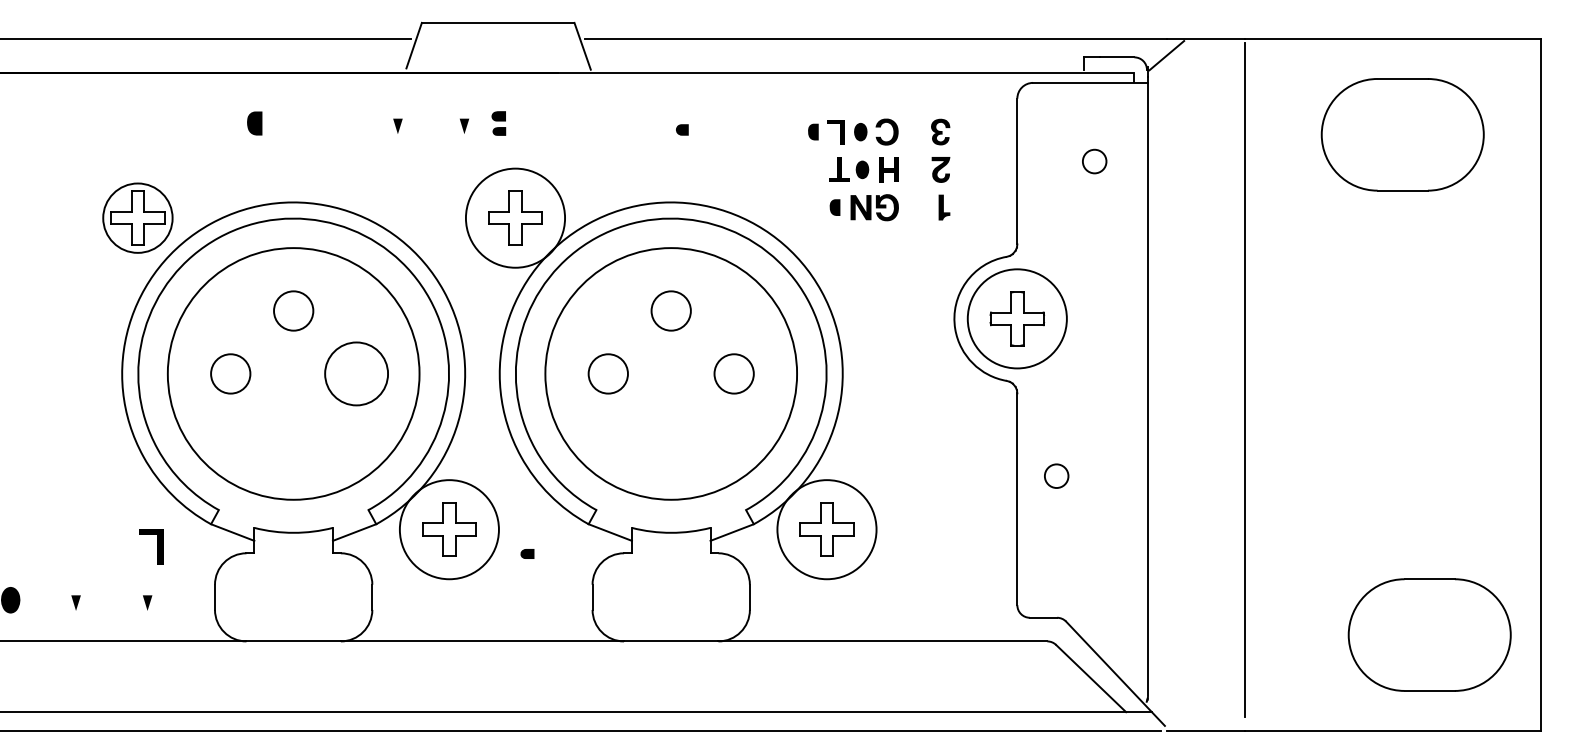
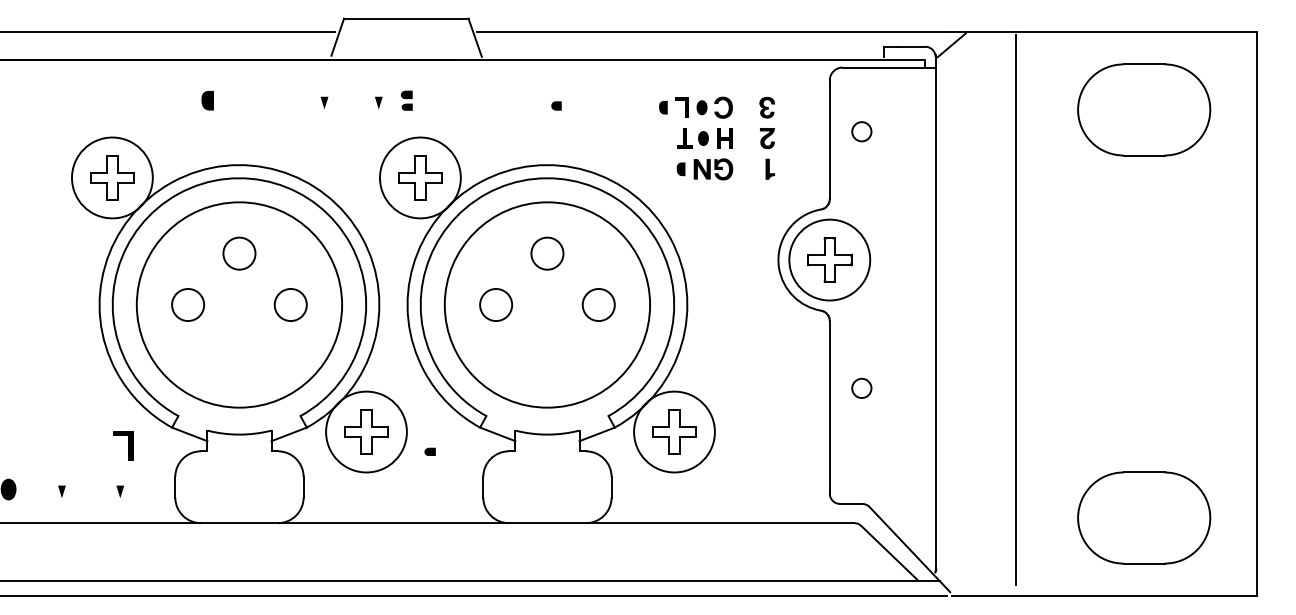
circle: (1094, 161) -> (861, 131), moved
circle: (136, 217) -> (111, 177), size x1.43
circle: (356, 373) -> (290, 304), size x0.62
part: (1430, 634) -> (1144, 517), moved

